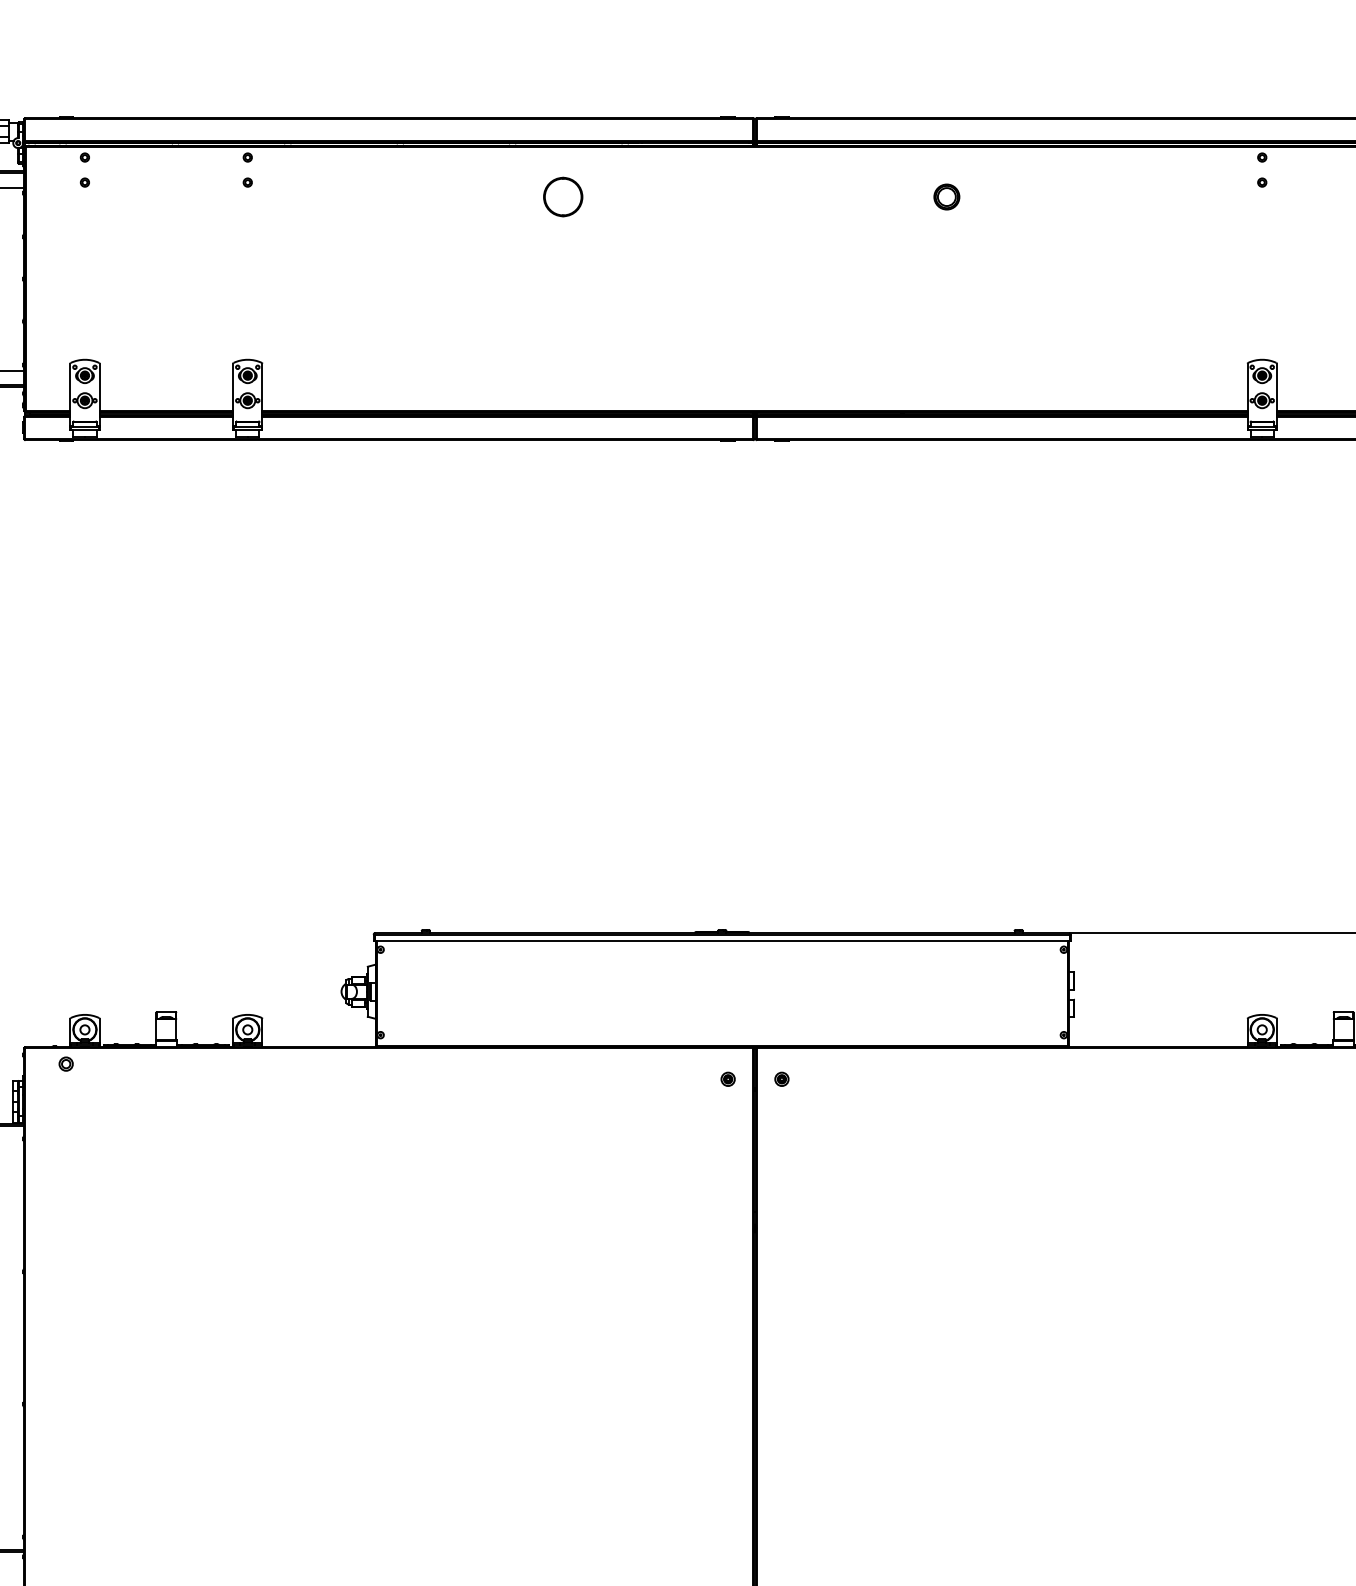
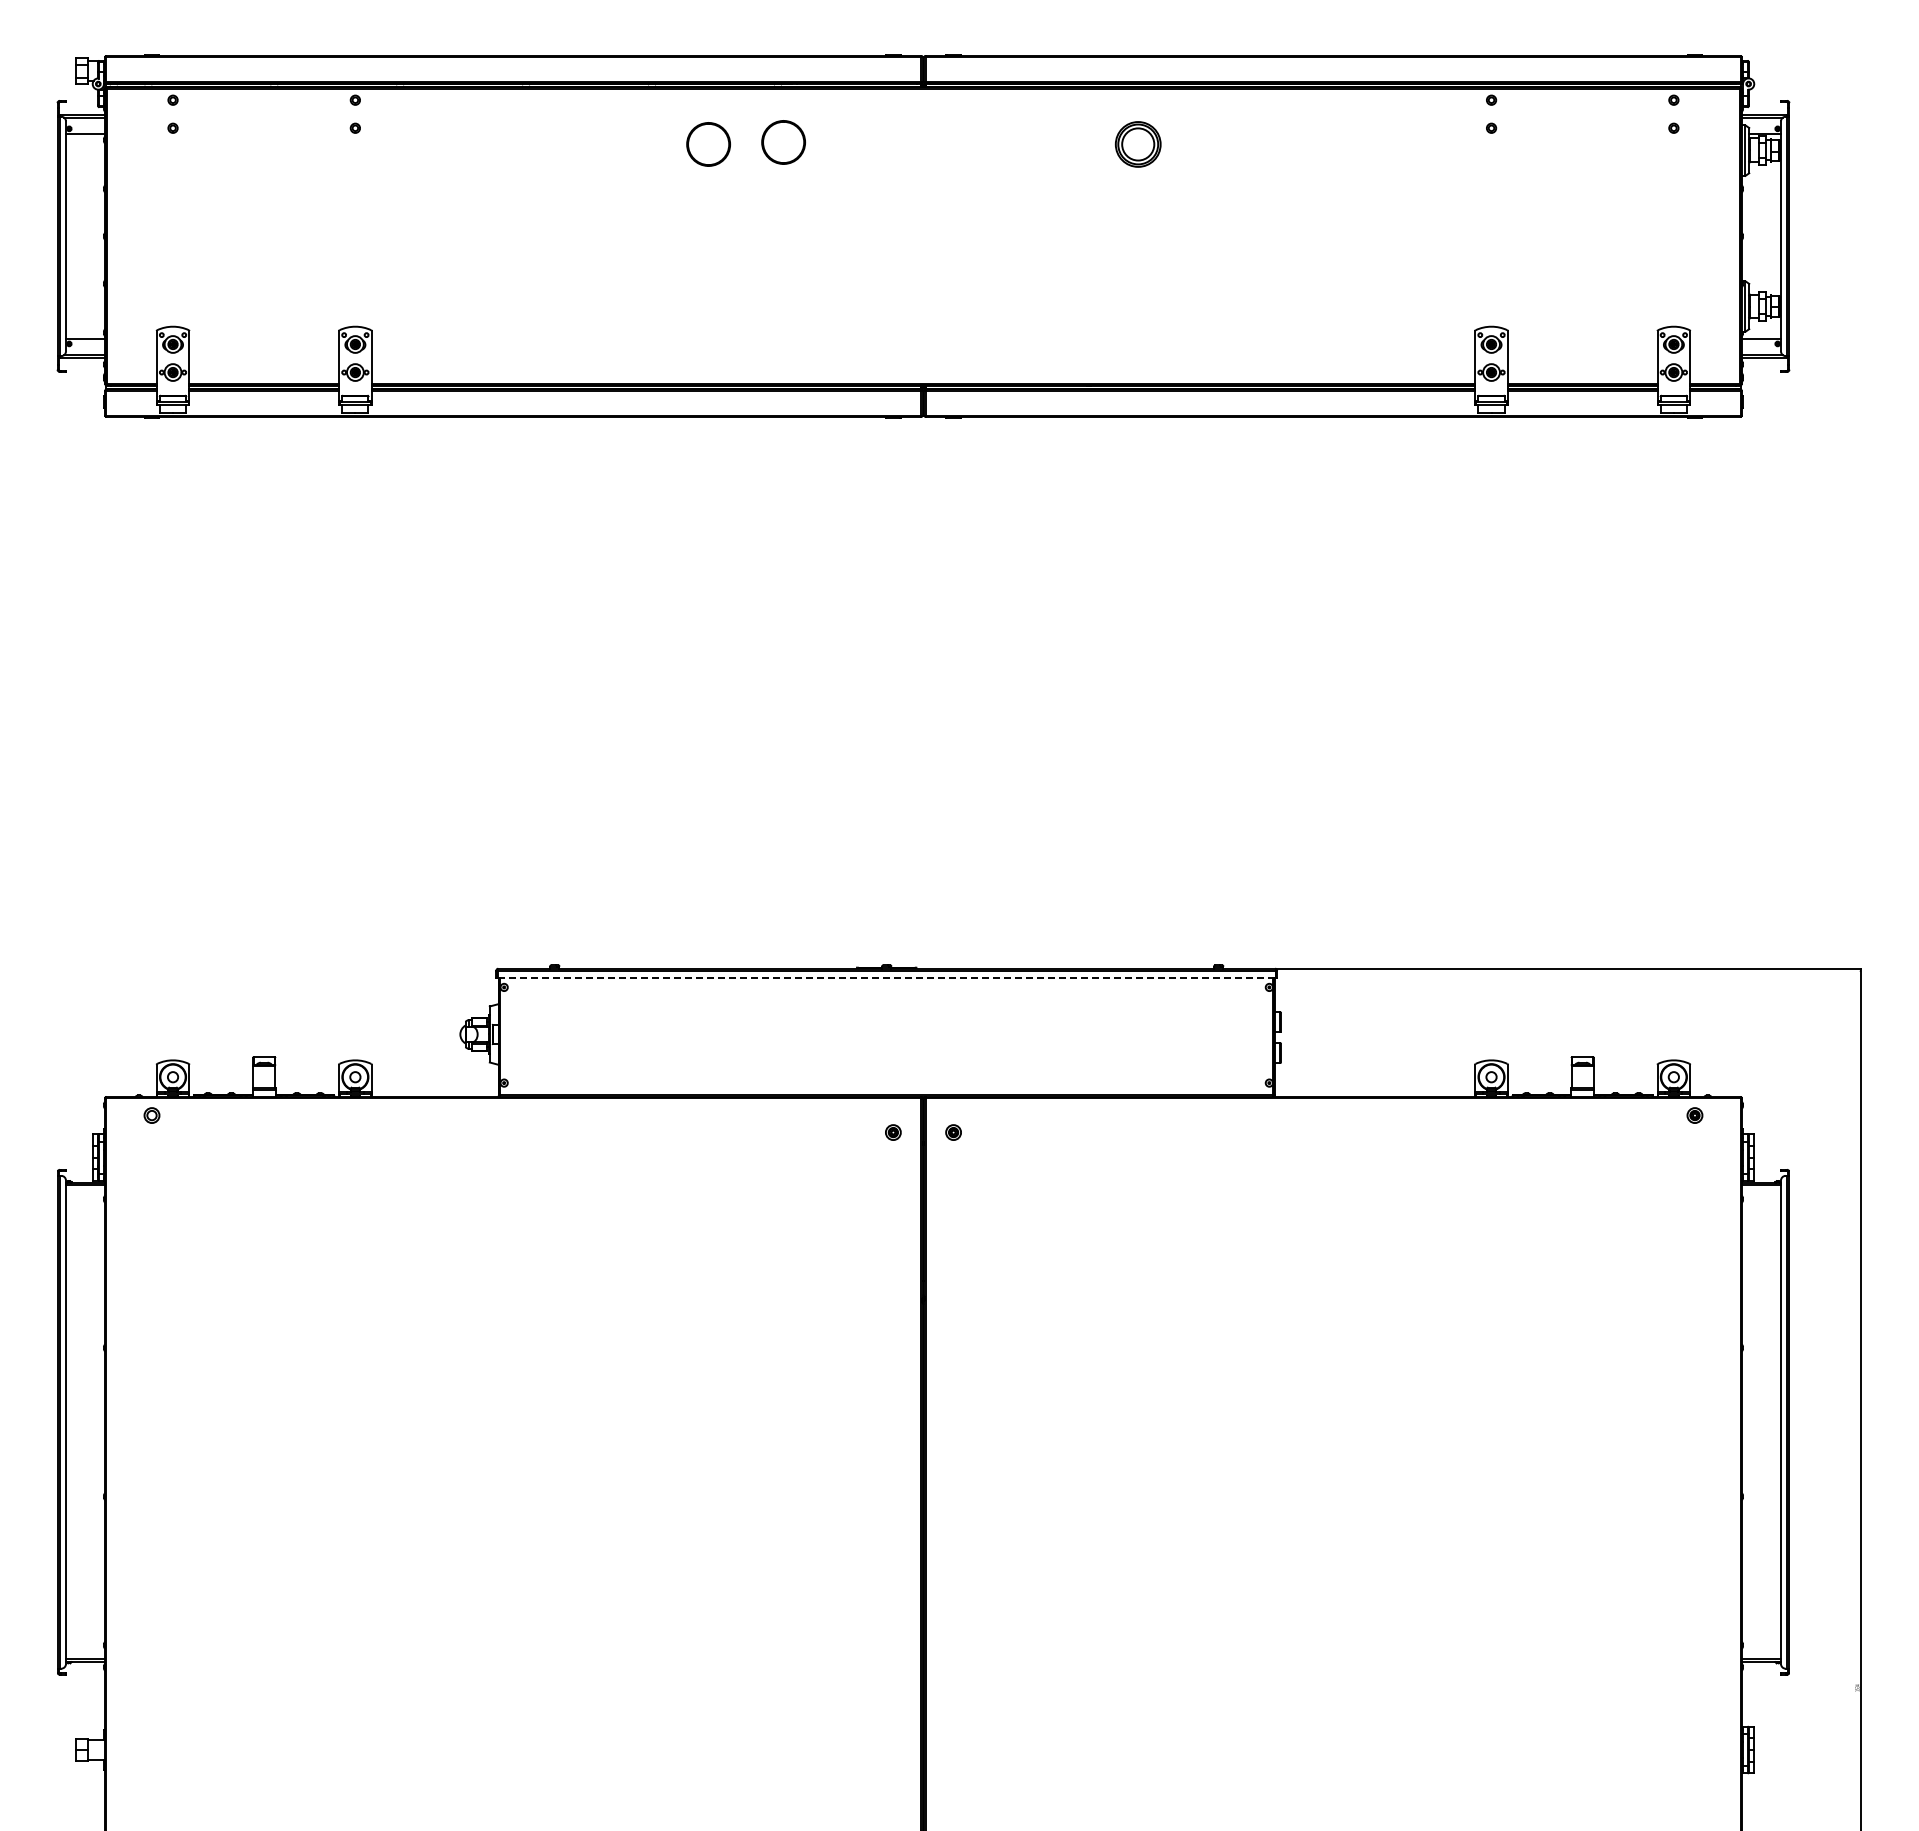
part: (630, 195) -> (783, 142), added
part: (947, 197) -> (1138, 144), size x1.6
line: (722, 941) -> (887, 978), solid -> dashed

